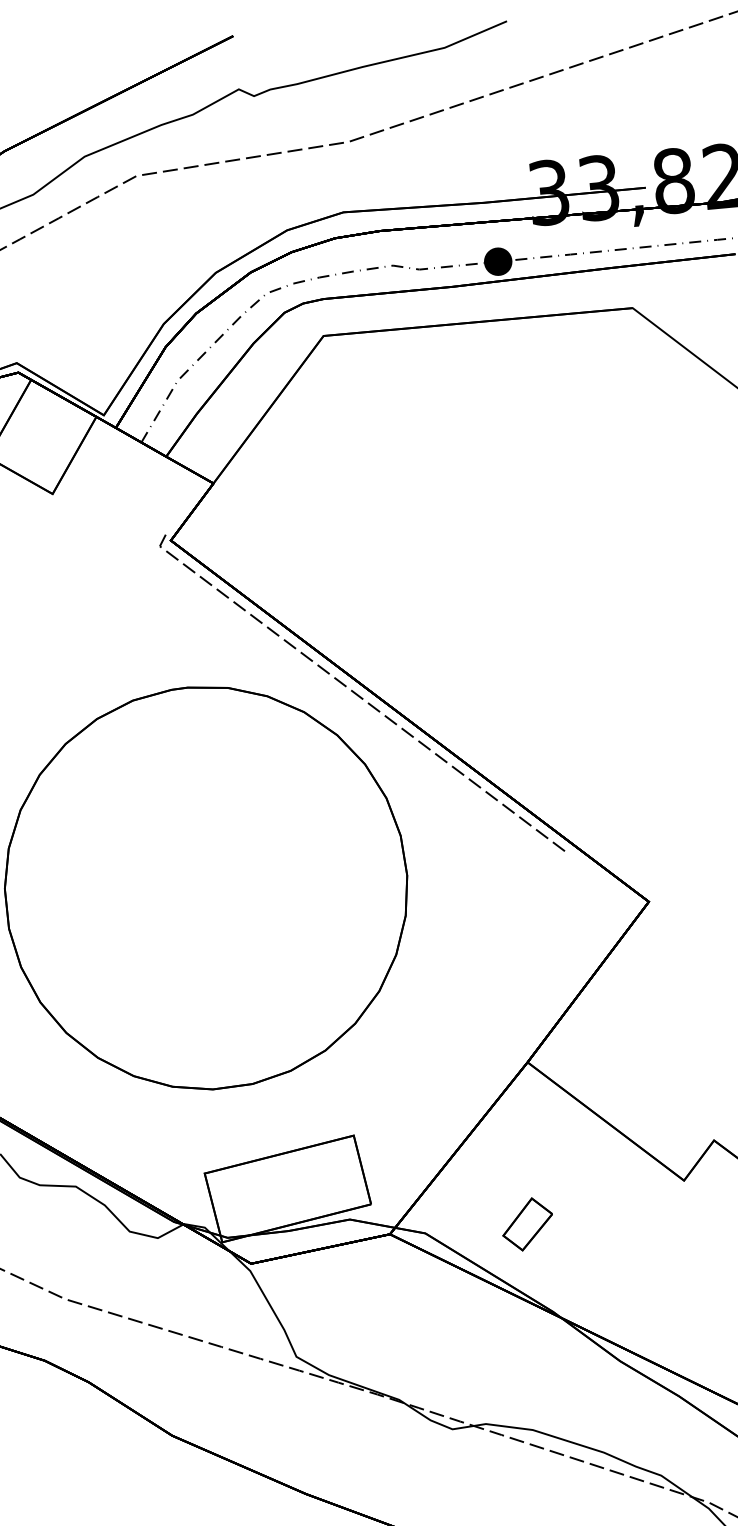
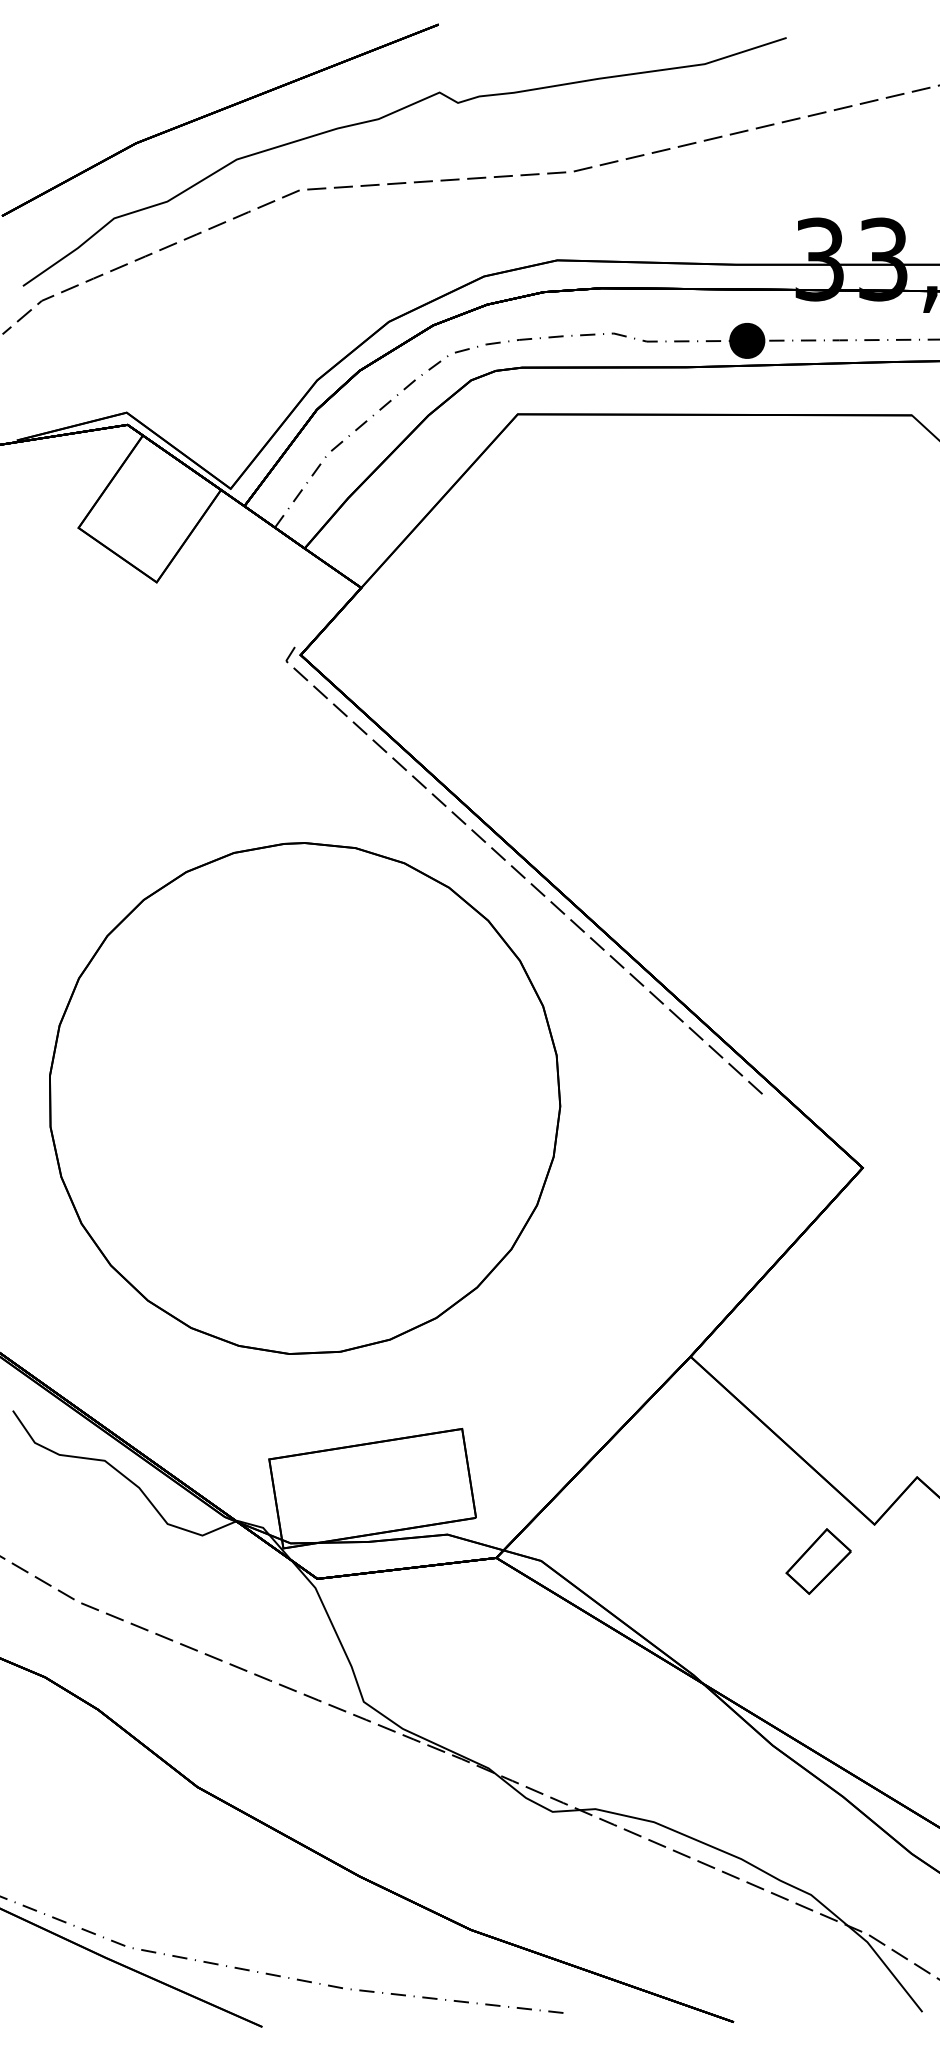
part: (527, 1224) -> (818, 1561), moved

